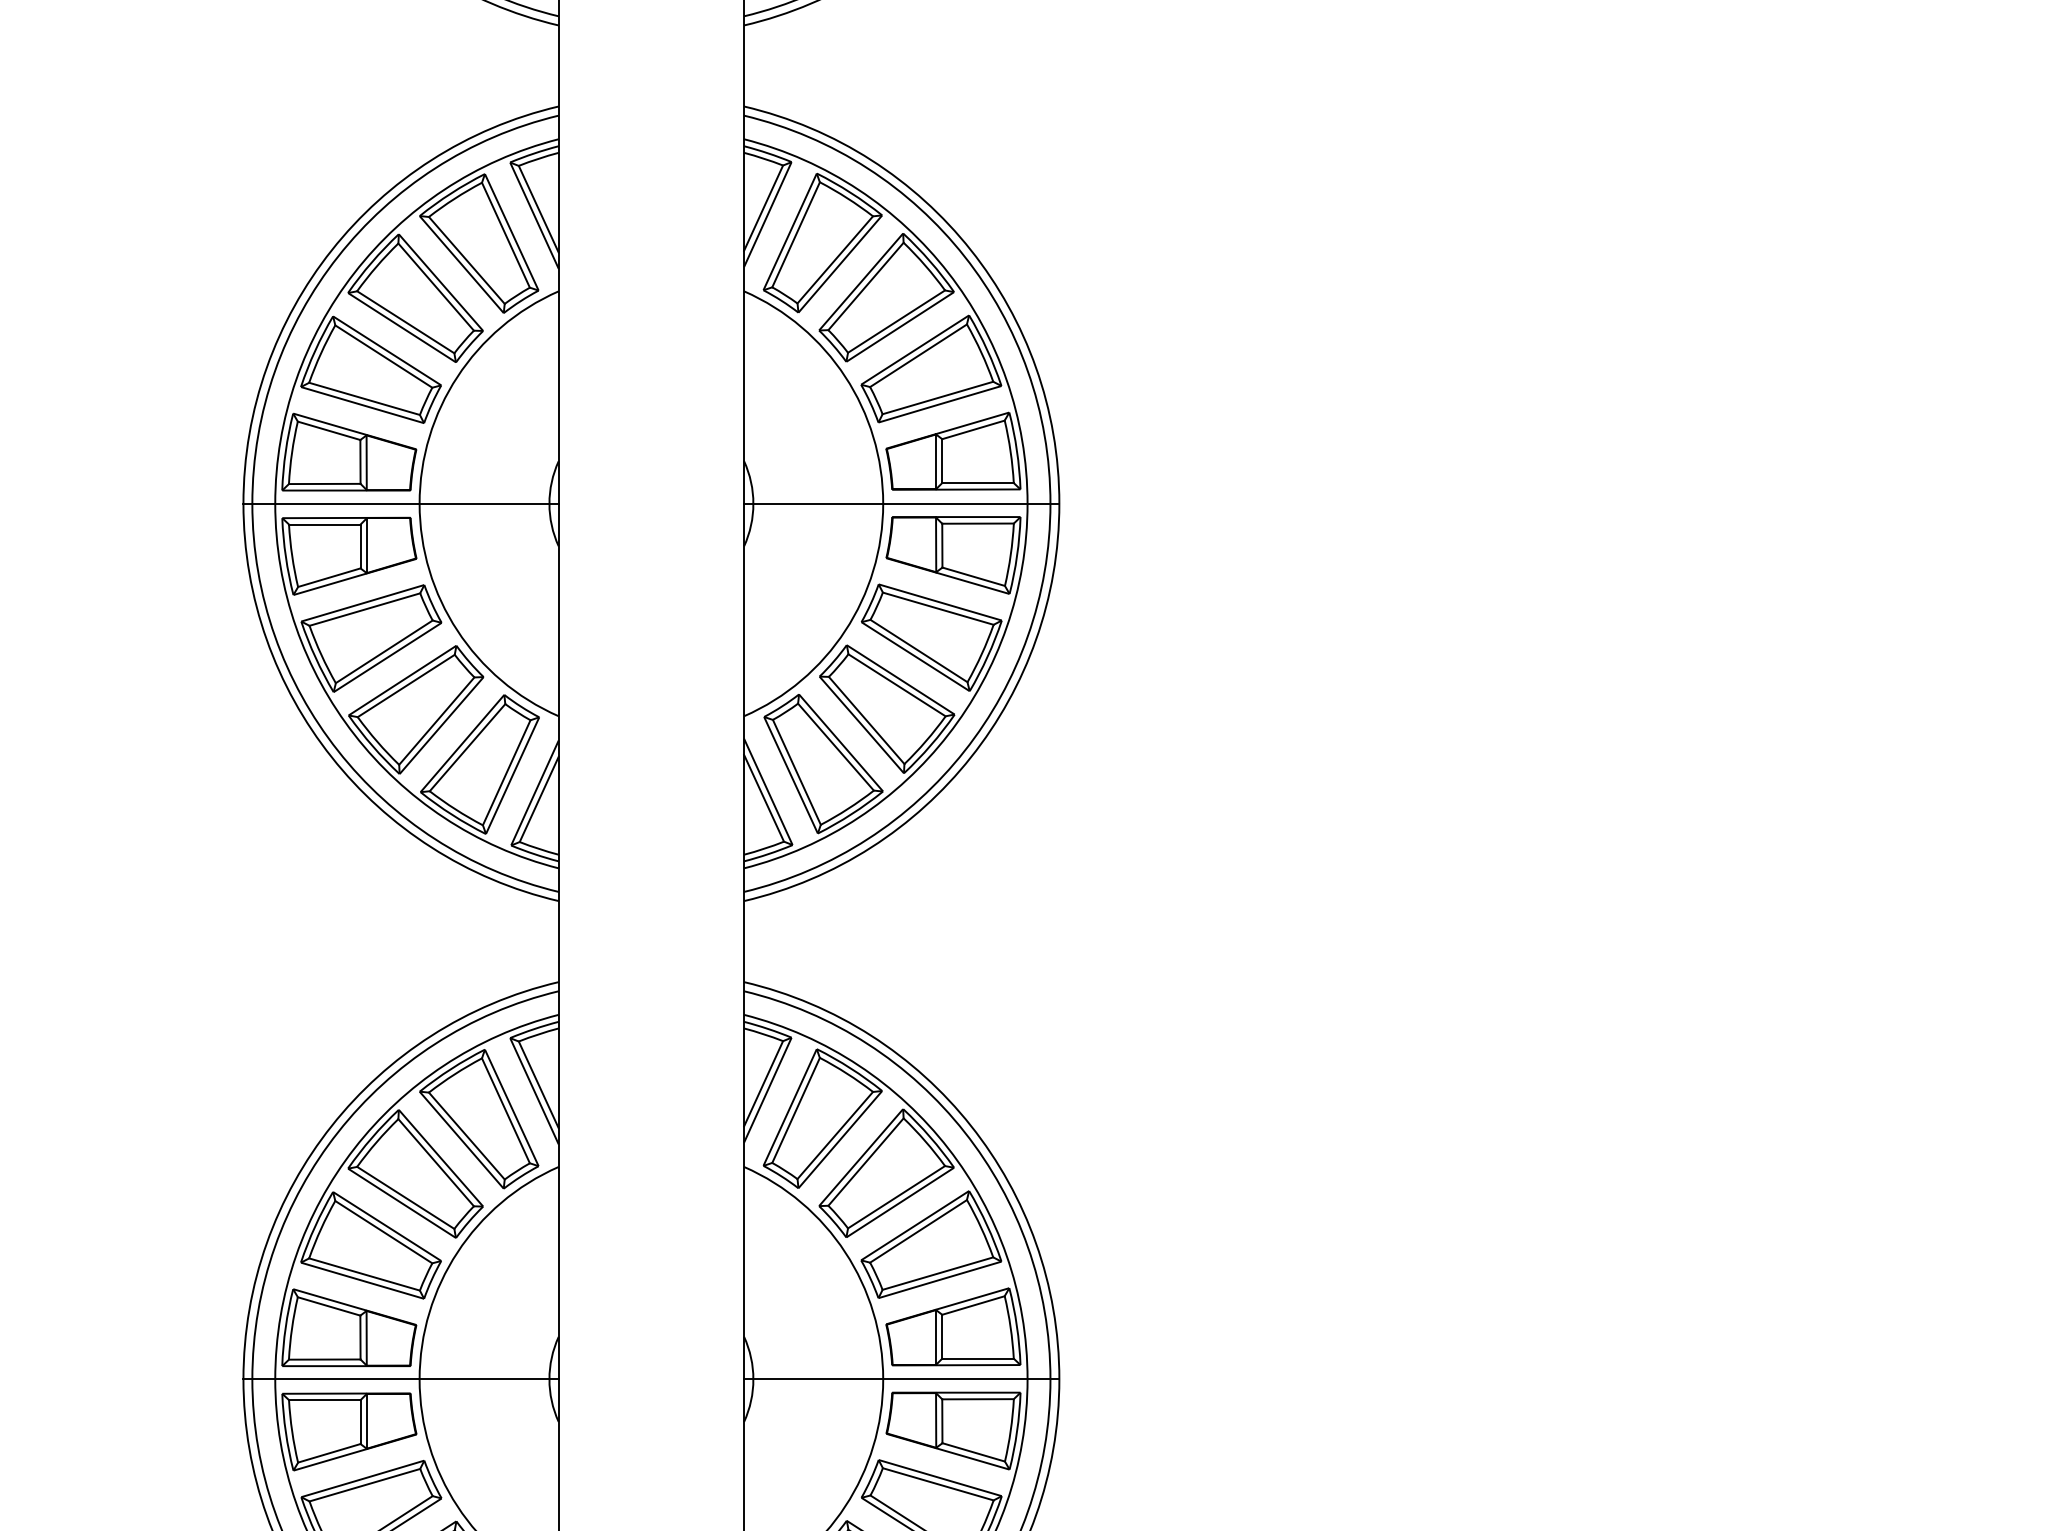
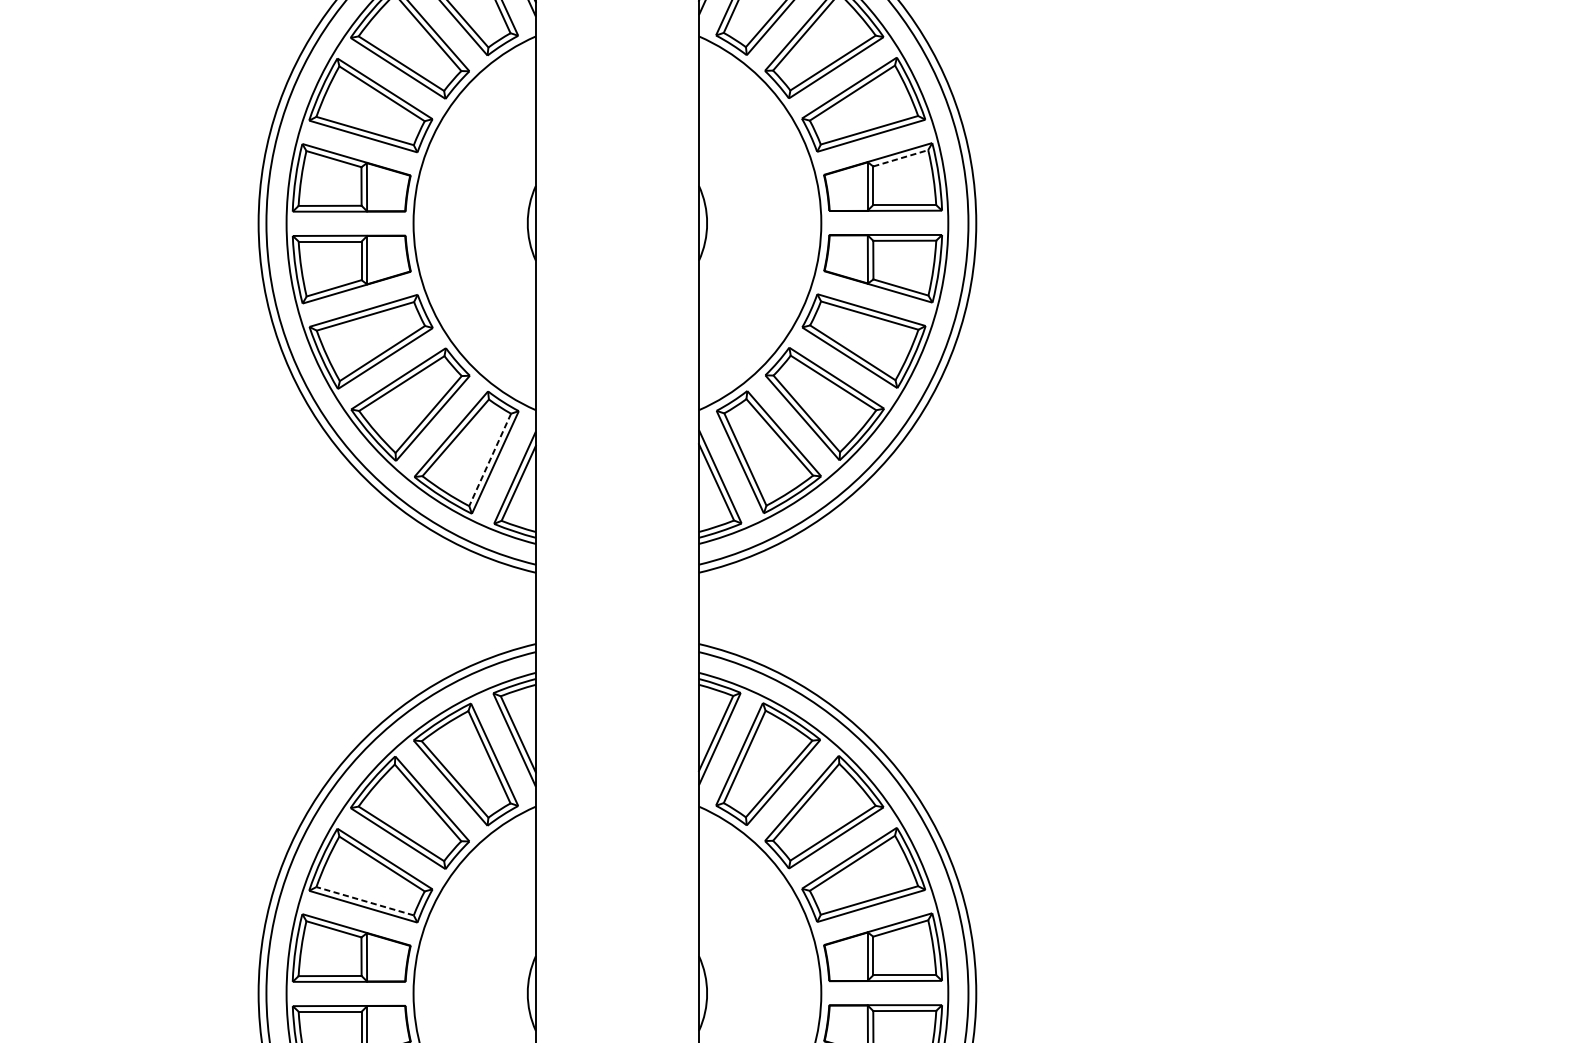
line: (973, 429) -> (900, 157), solid -> dashed
line: (400, 503) -> (396, 223), removed
line: (901, 503) -> (837, 223), removed
line: (506, 772) -> (489, 459), solid -> dashed
line: (364, 1274) -> (365, 901), solid -> dashed
line: (400, 1379) -> (396, 993), removed
line: (901, 1379) -> (837, 993), removed

